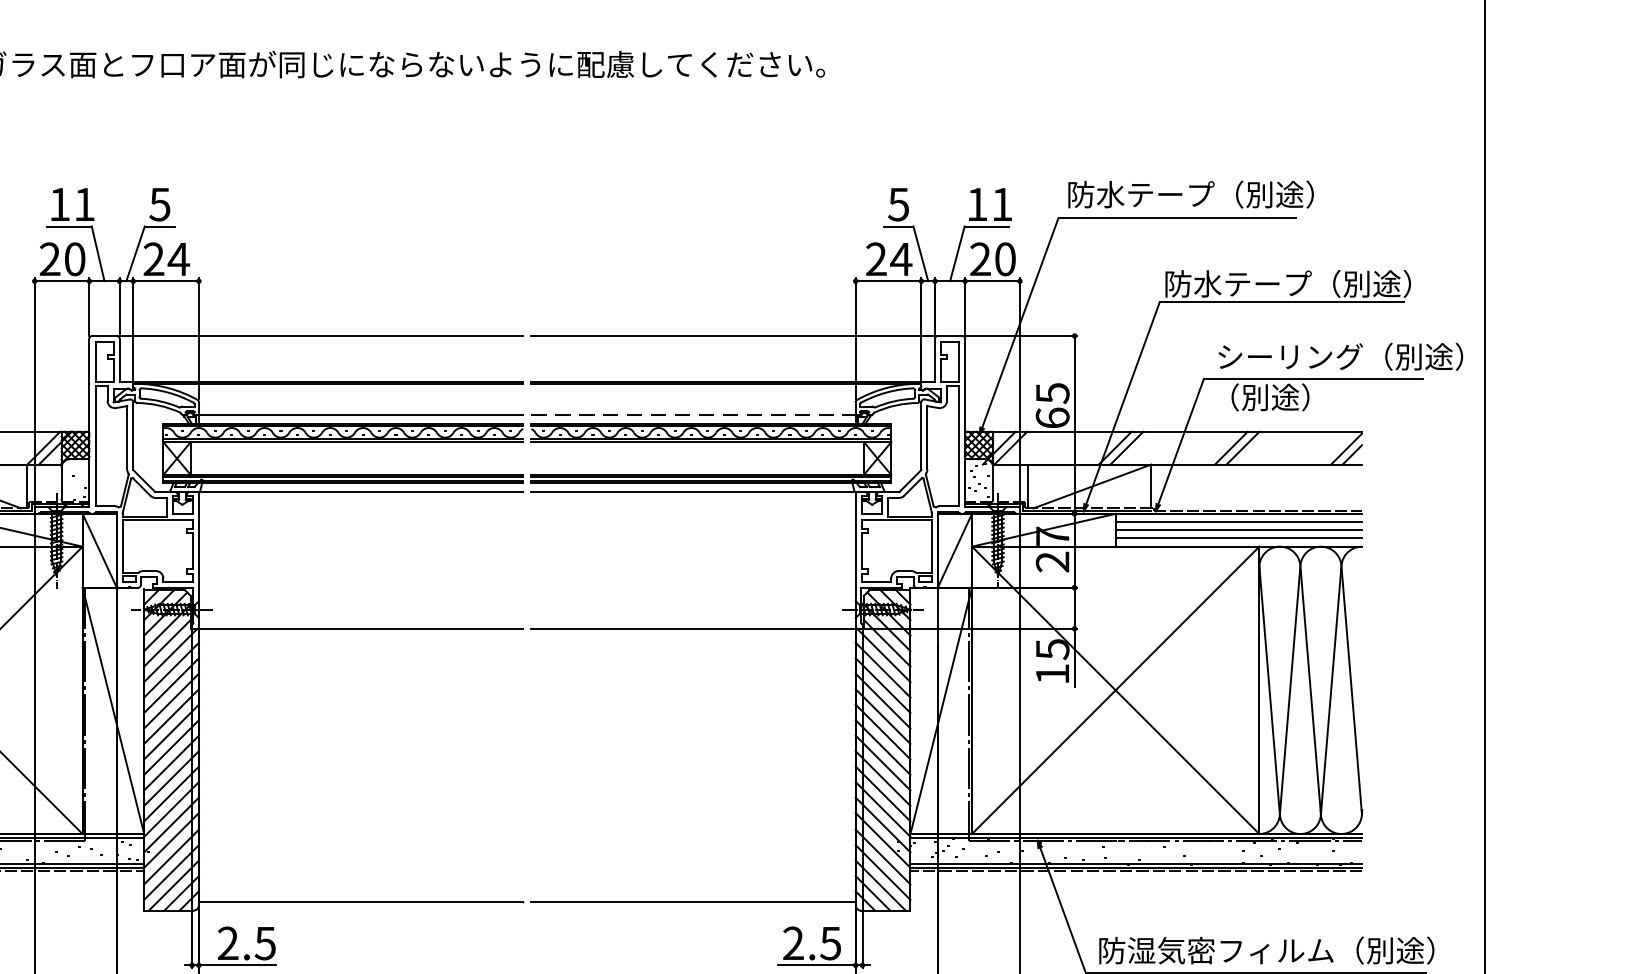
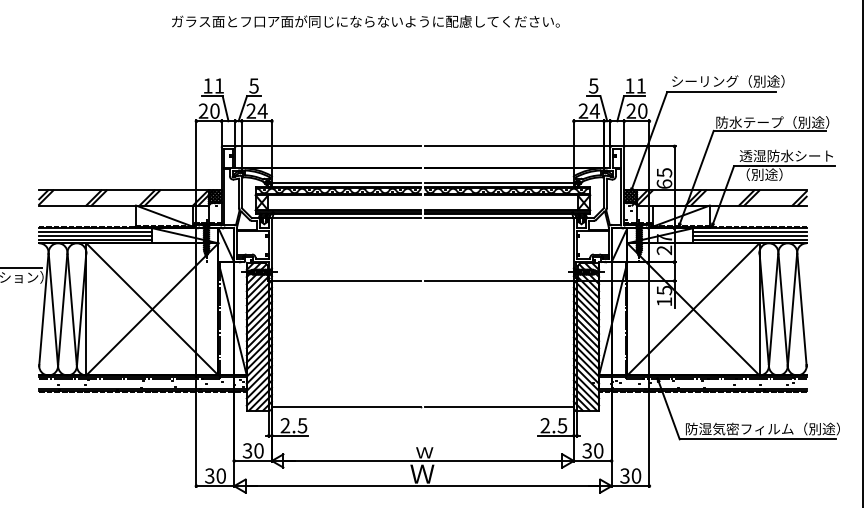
text: (1139, 194) -> (704, 81), 防水テープ（別途） -> シーリング（別途）
text: (1339, 355) -> (796, 155), シーリング（別途） -> 透湿防水シート
line: (693, 414) -> (499, 182), dashed -> solid

